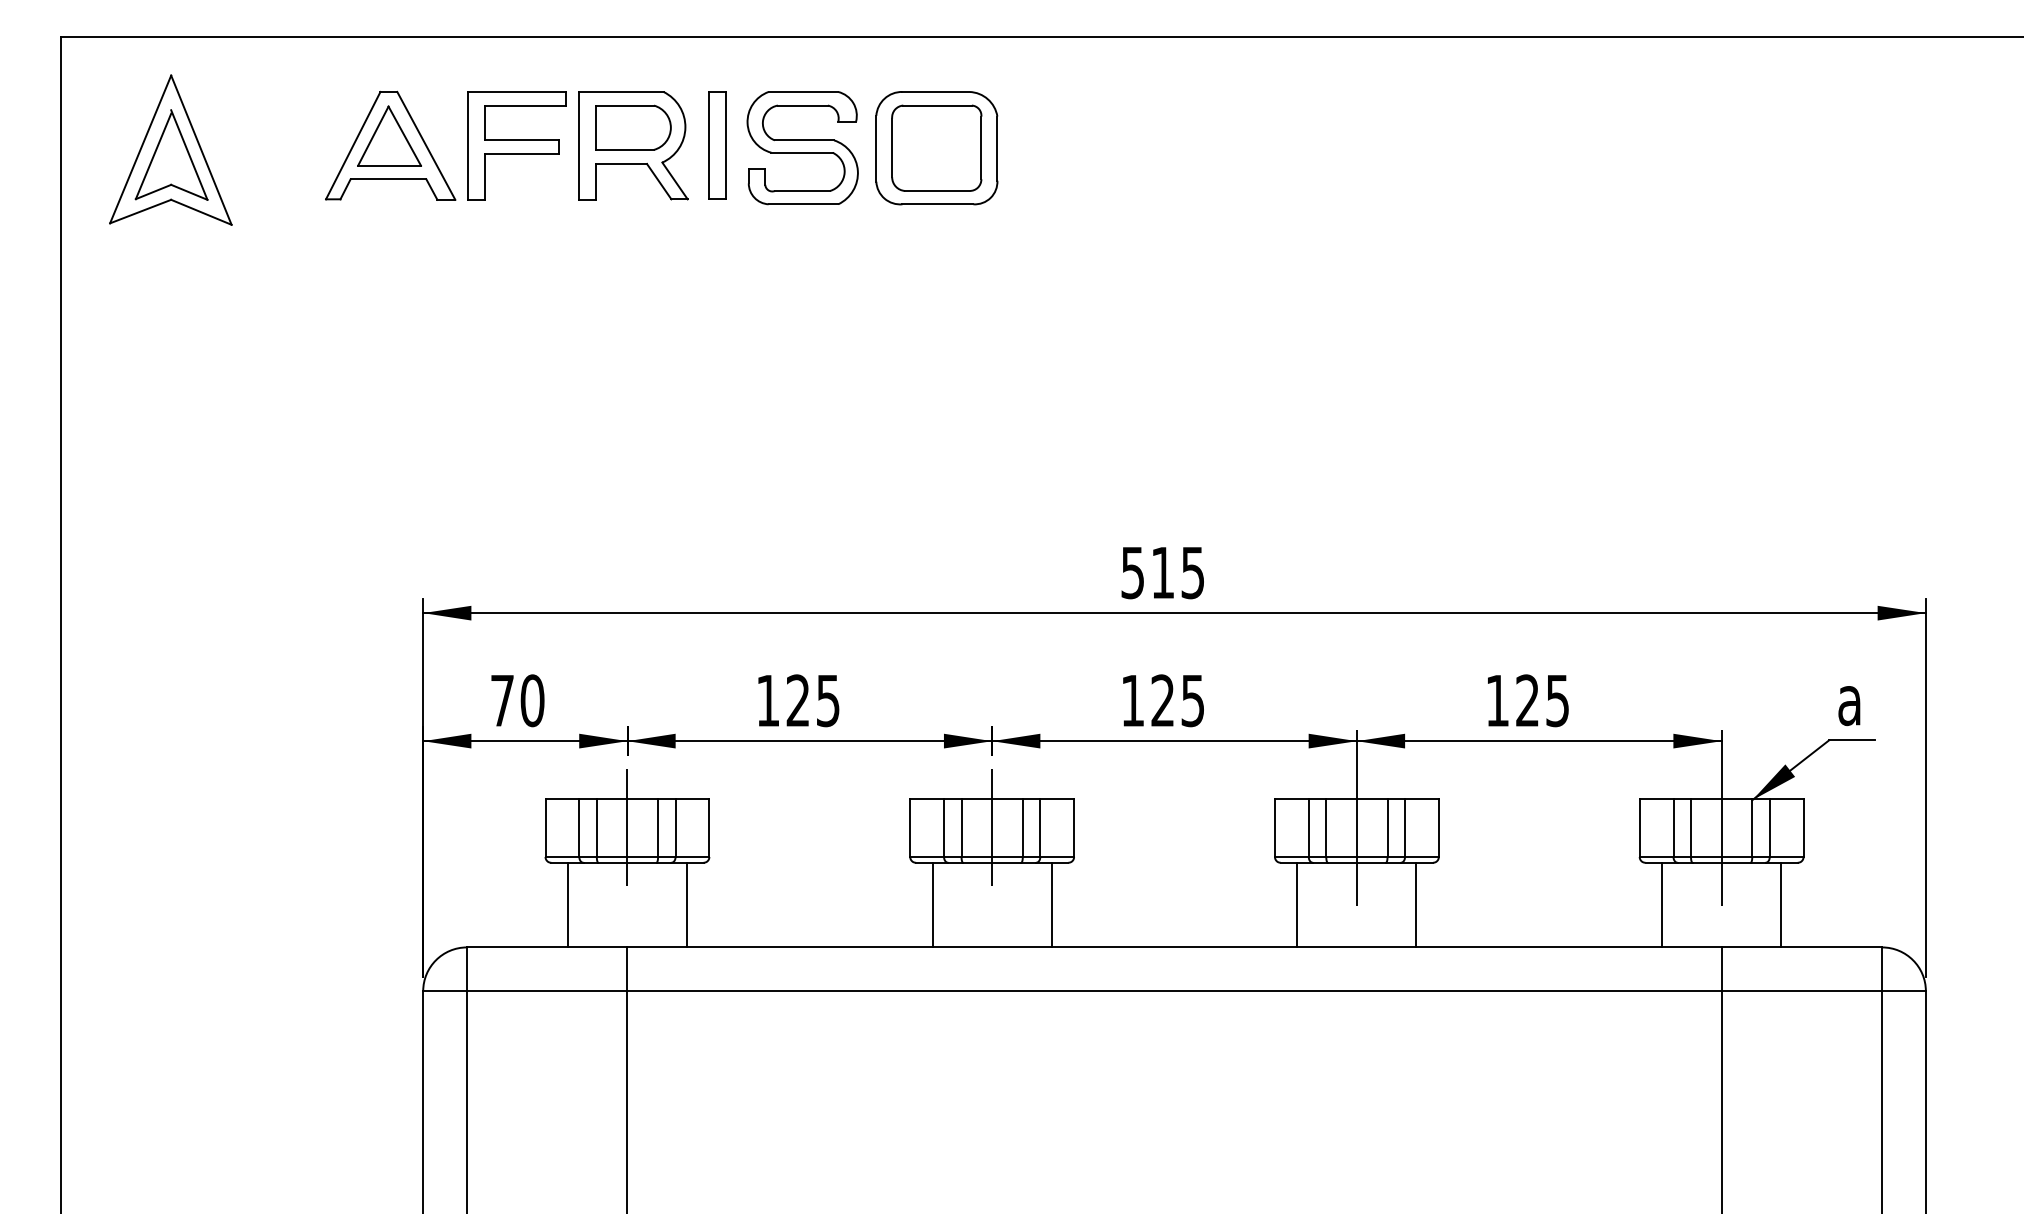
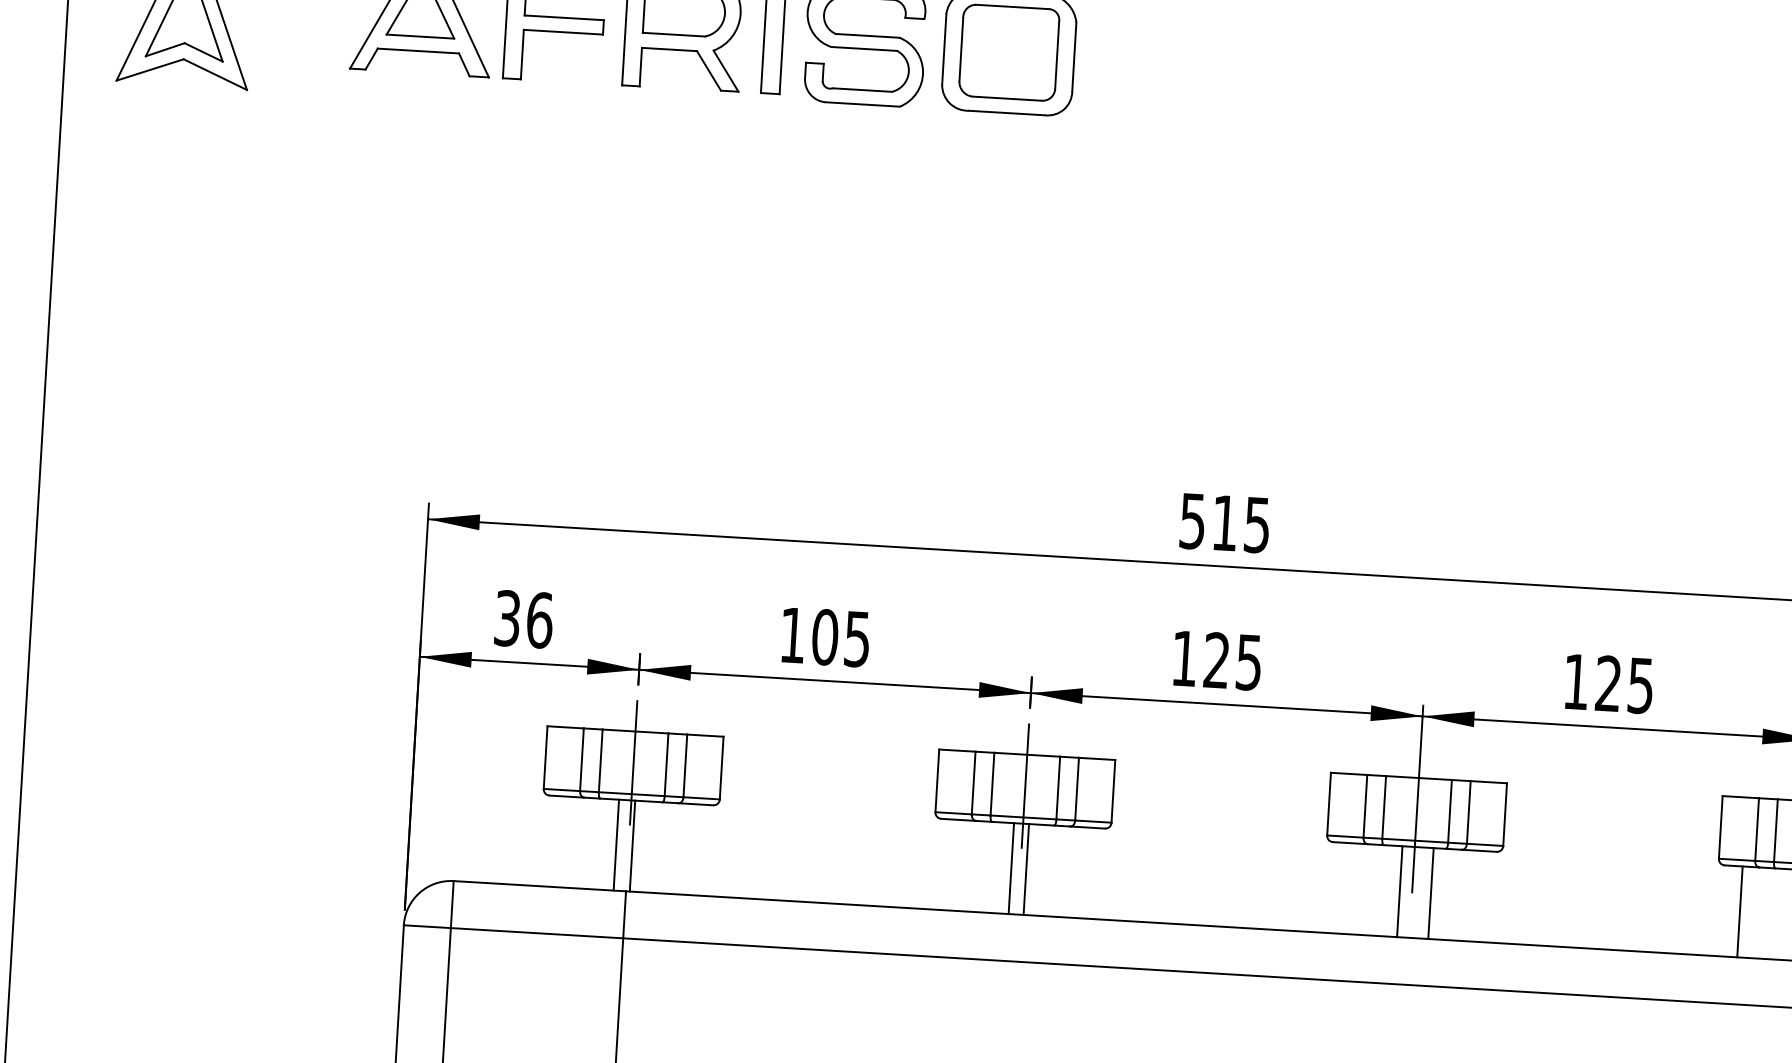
text: (517, 700) -> (523, 619), 70 -> 36
text: (798, 700) -> (825, 637), 125 -> 105
line: (567, 904) -> (615, 844), moved
line: (686, 904) -> (632, 845), moved
line: (932, 904) -> (1026, 868), moved
line: (1051, 904) -> (1011, 867), moved
line: (1297, 904) -> (1399, 891), moved
line: (1416, 904) -> (1431, 892), moved

